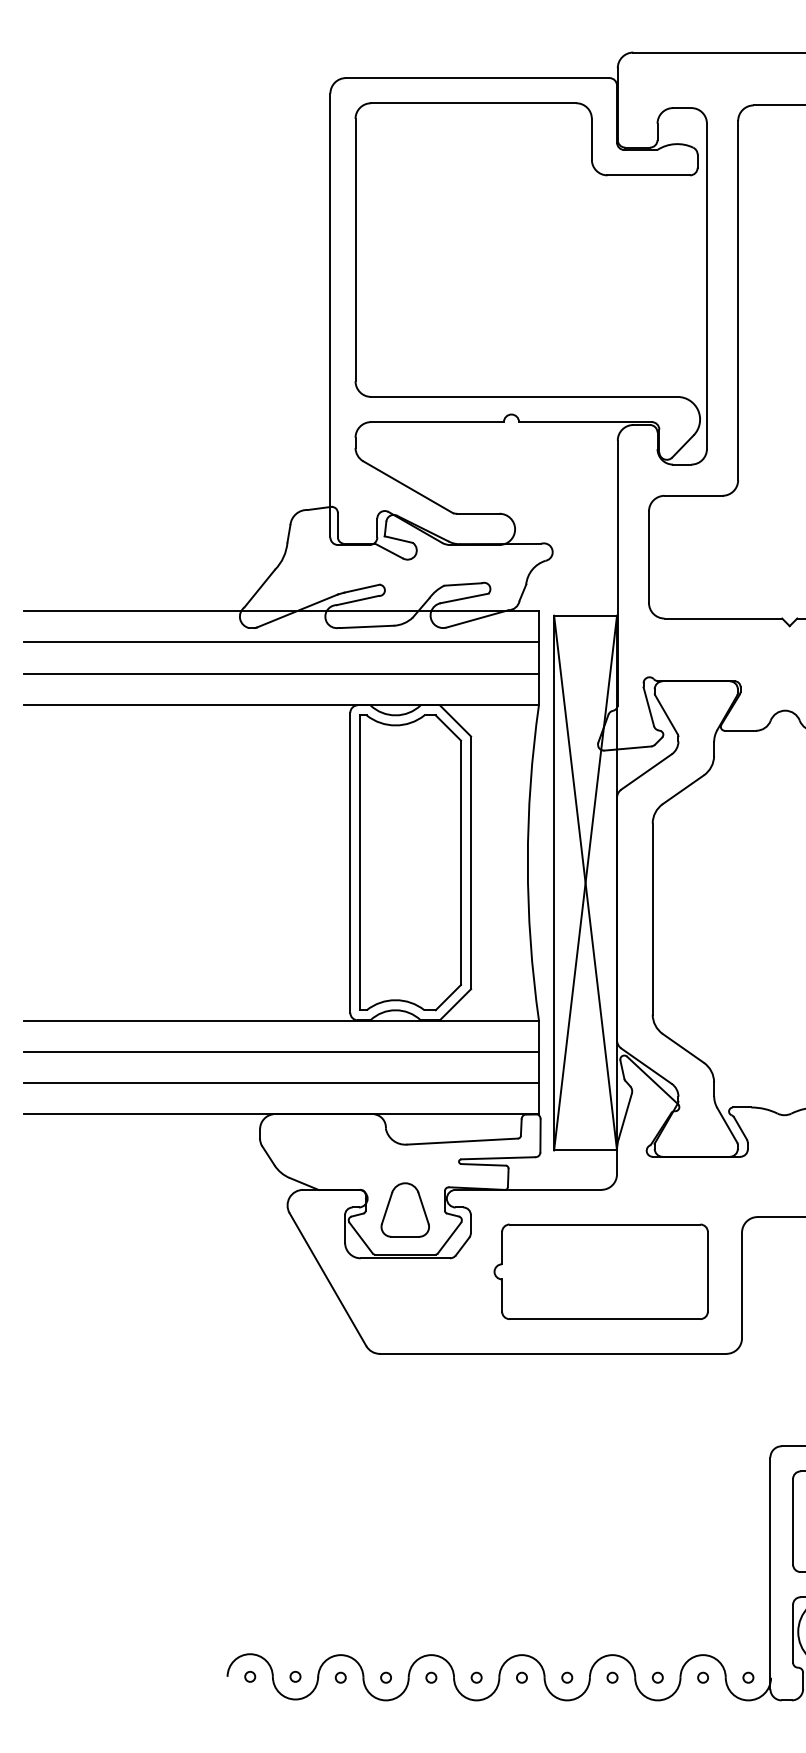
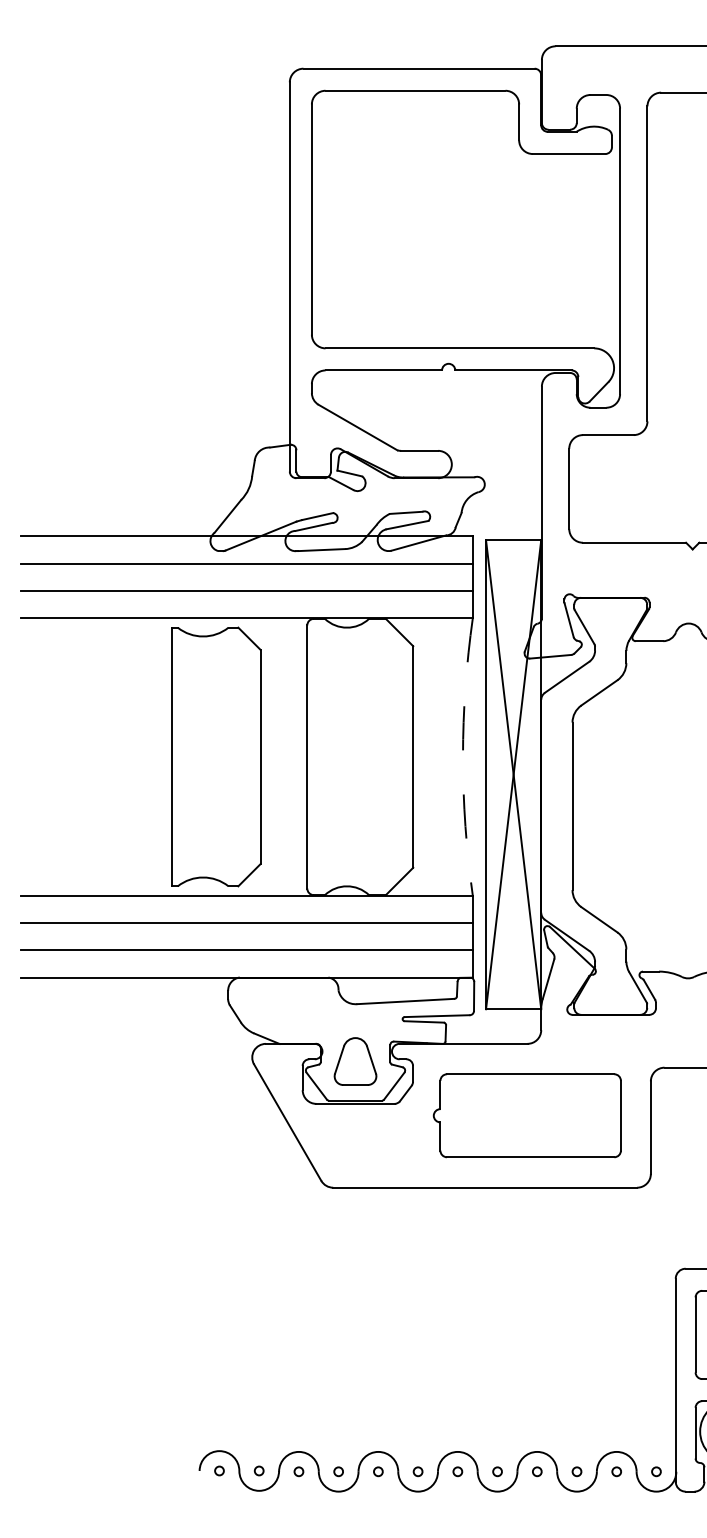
part: (410, 862) -> (216, 756), moved
arc: (527, 862) -> (462, 756), solid -> dashed

